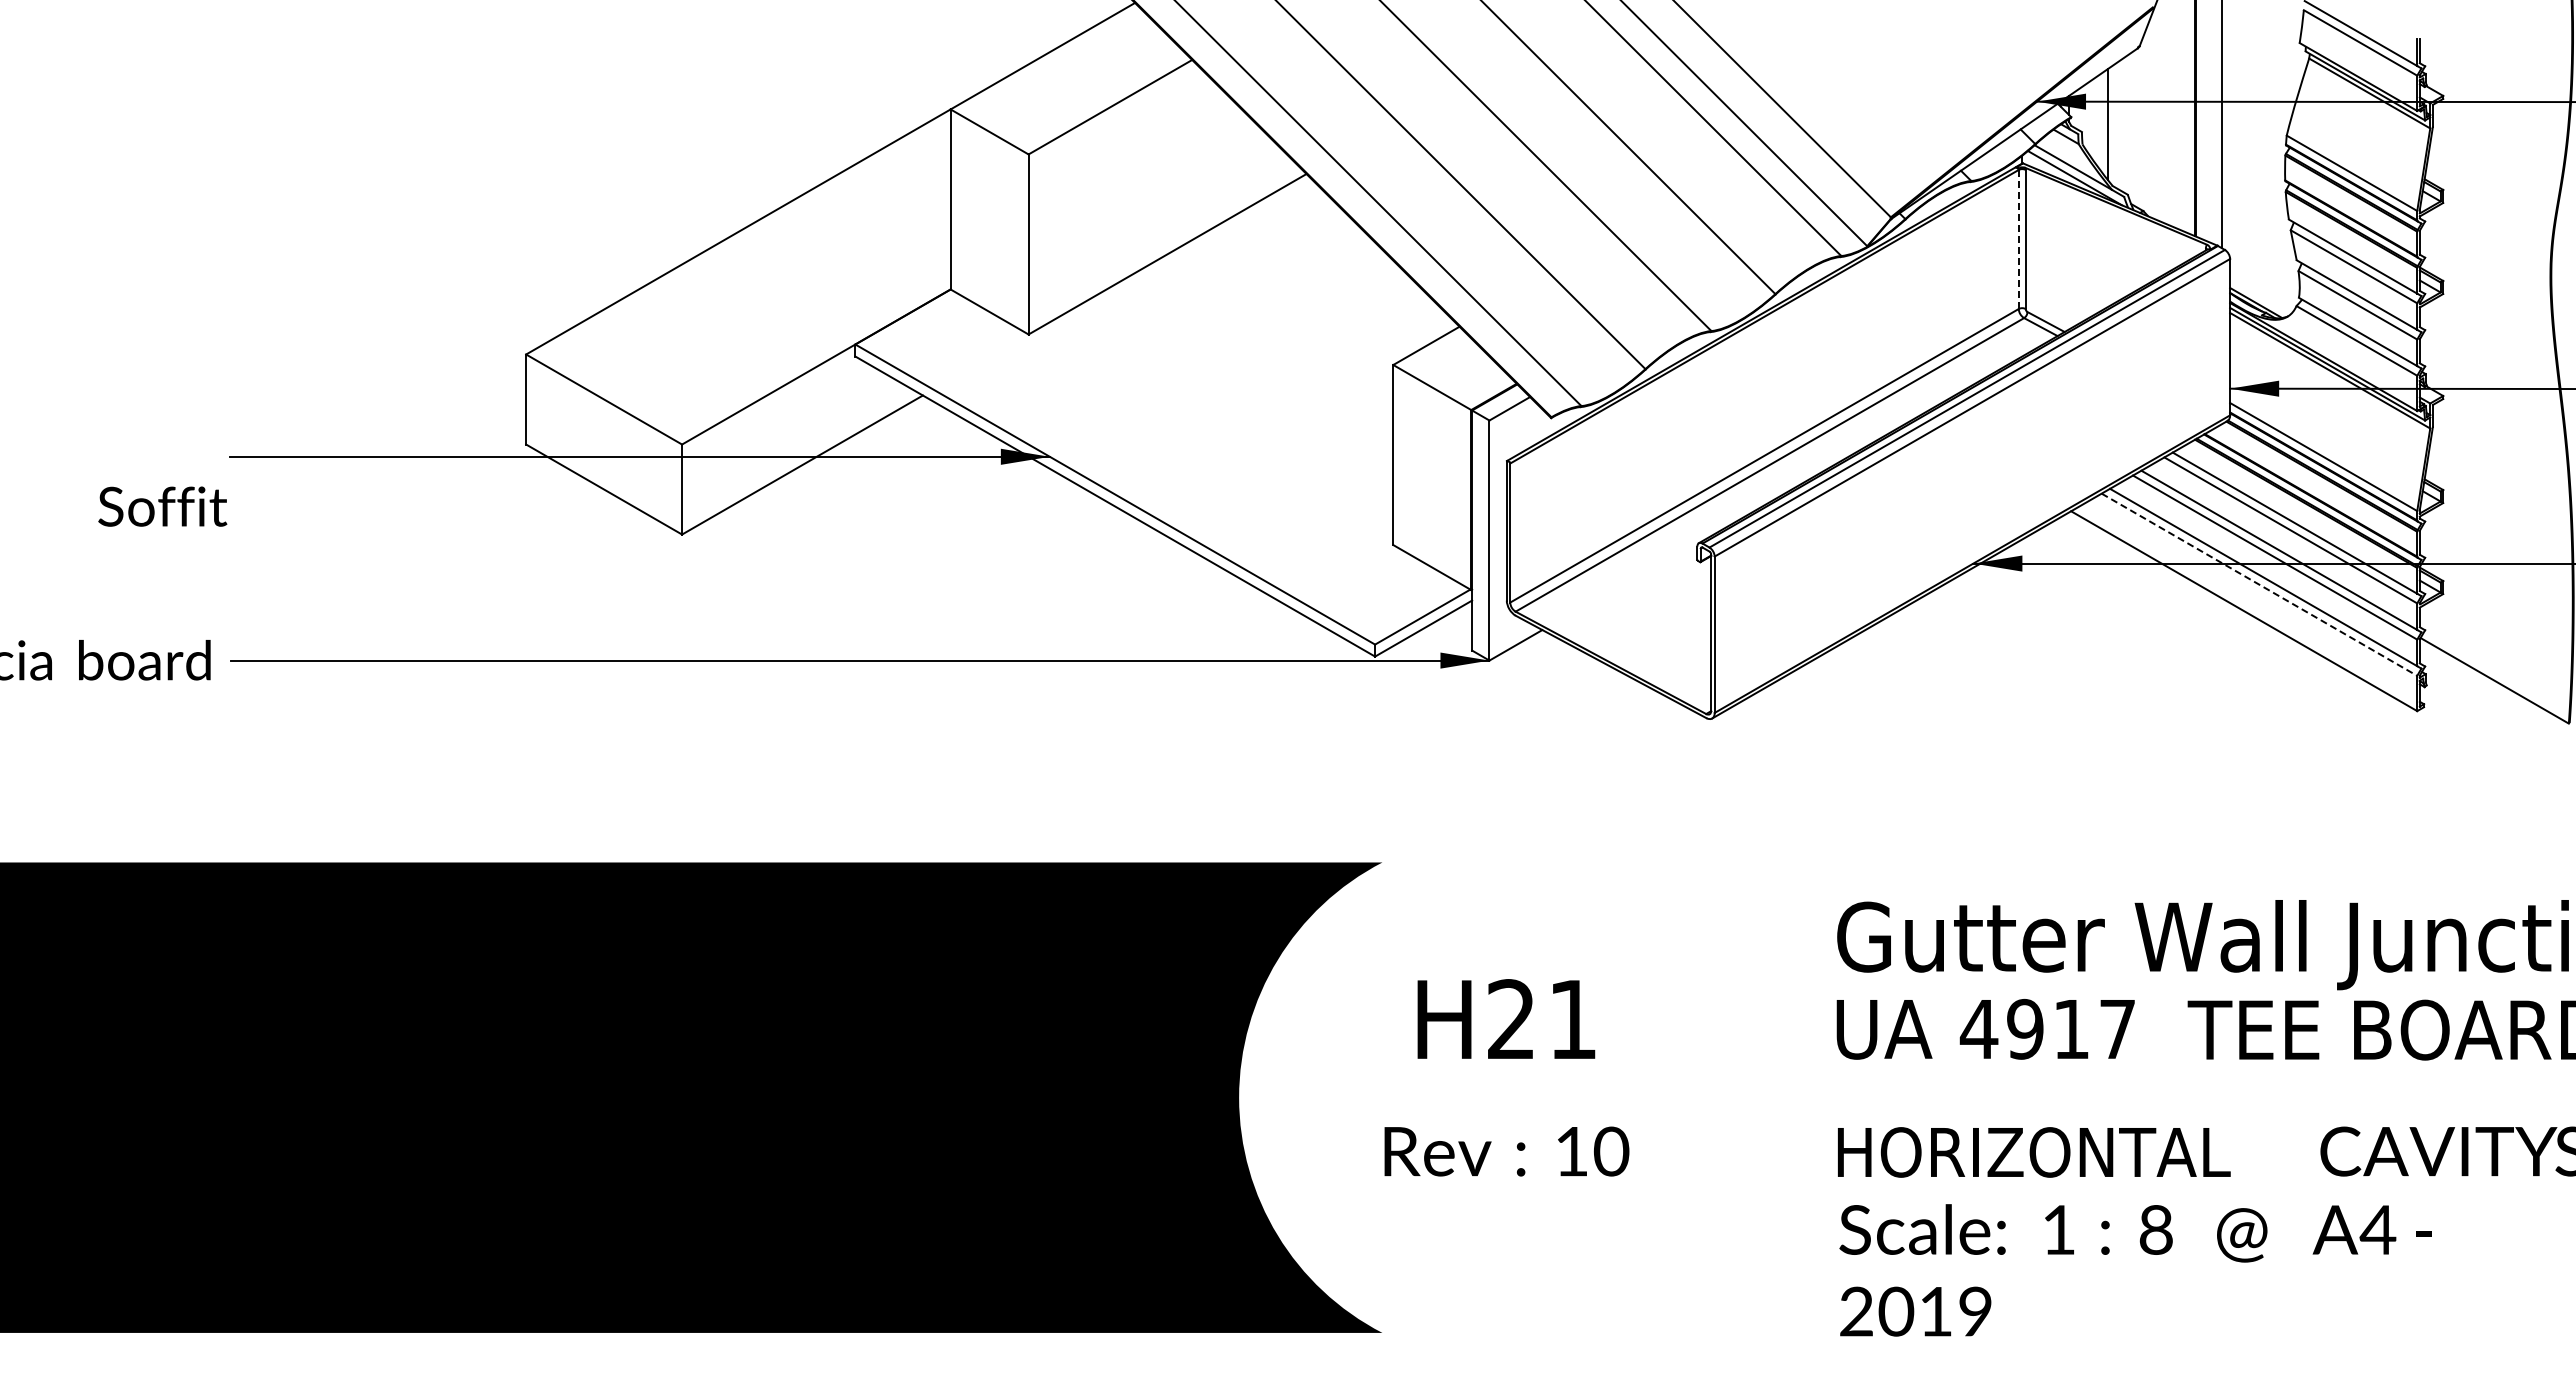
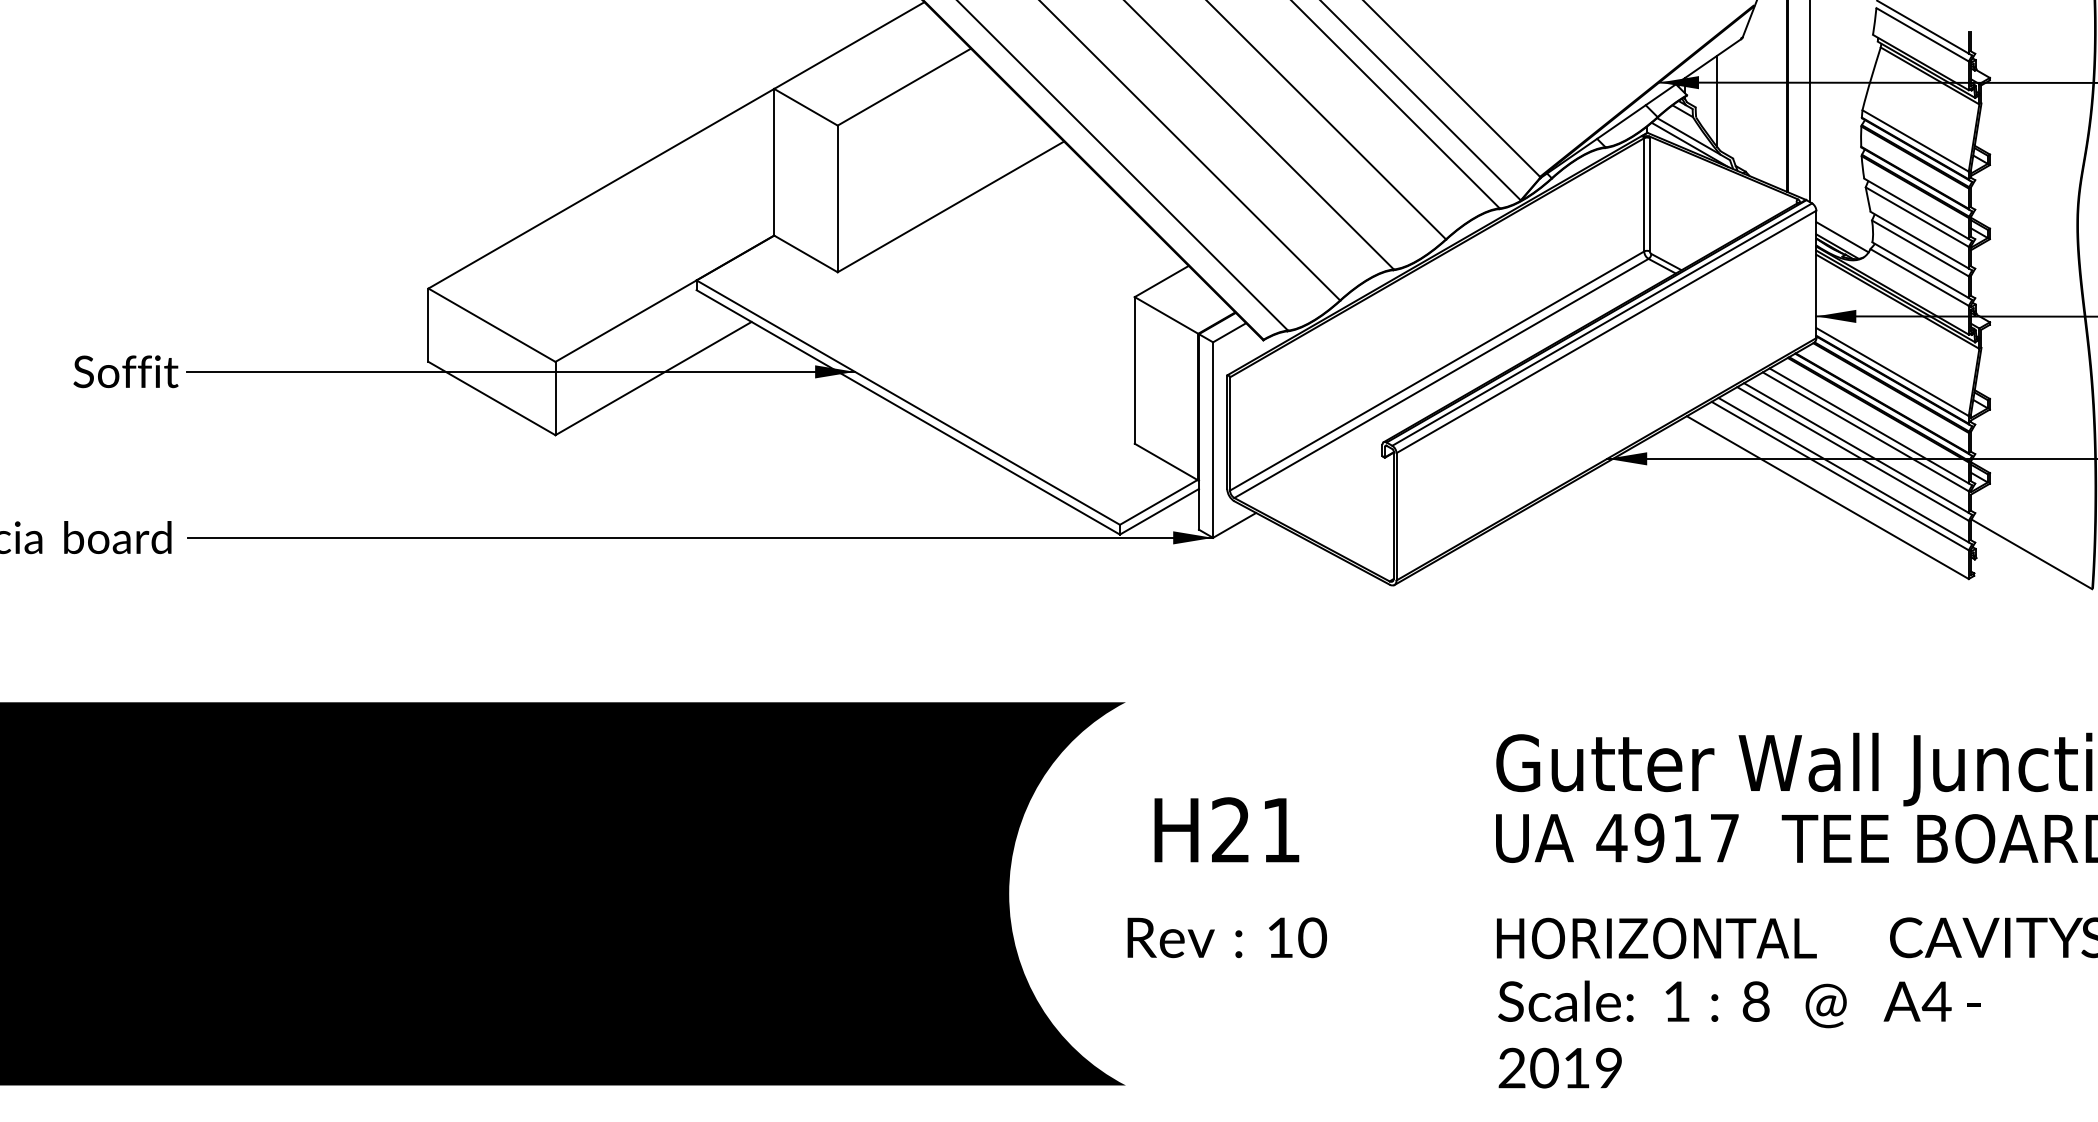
line: (2018, 239) -> (1643, 194), dashed -> solid
line: (2262, 291) -> (1842, 237), added
text: (162, 506) -> (125, 371), moved
line: (2259, 585) -> (1840, 476), dashed -> solid

